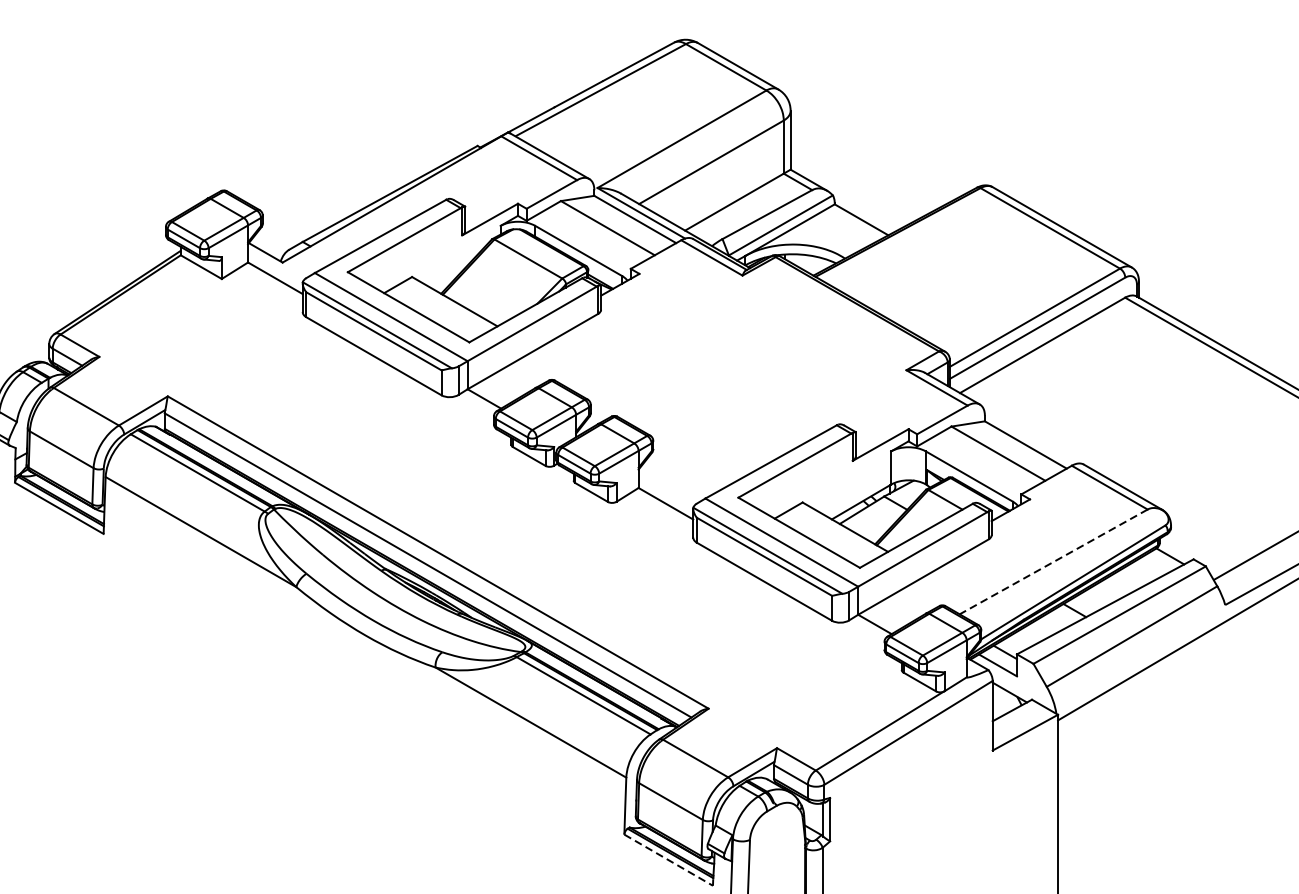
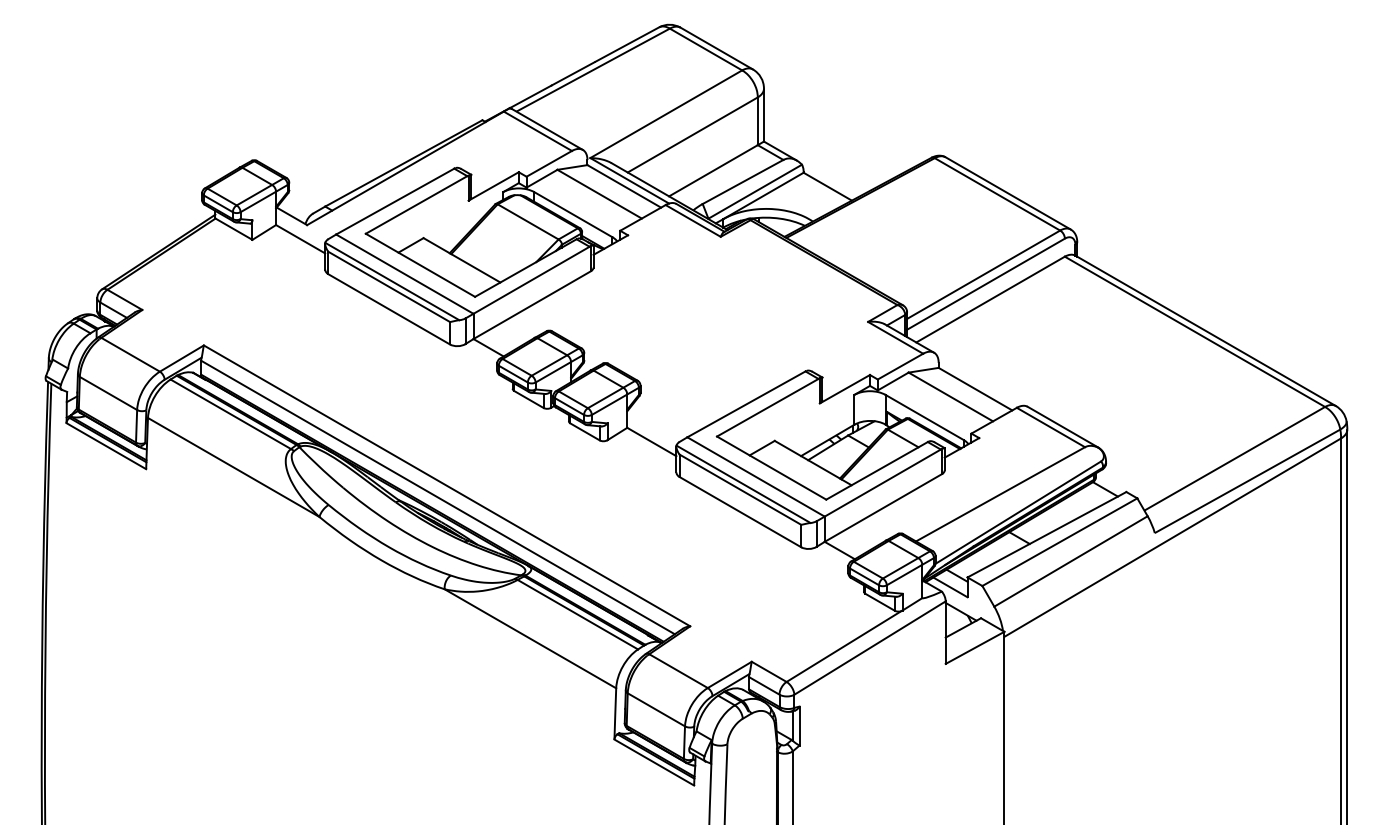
line: (1053, 562) -> (1000, 494), dashed -> solid
line: (668, 860) -> (654, 762), dashed -> solid

